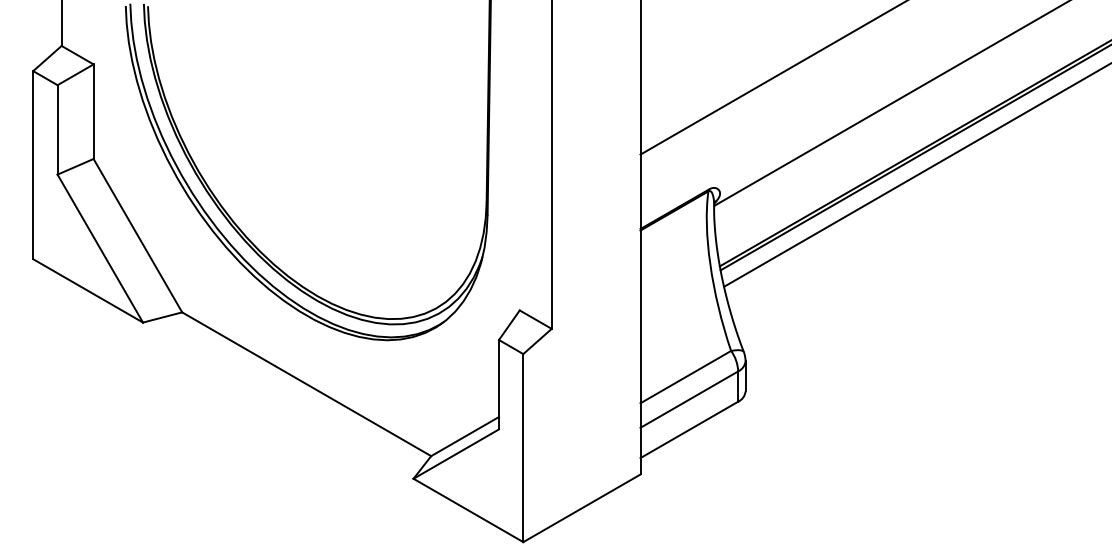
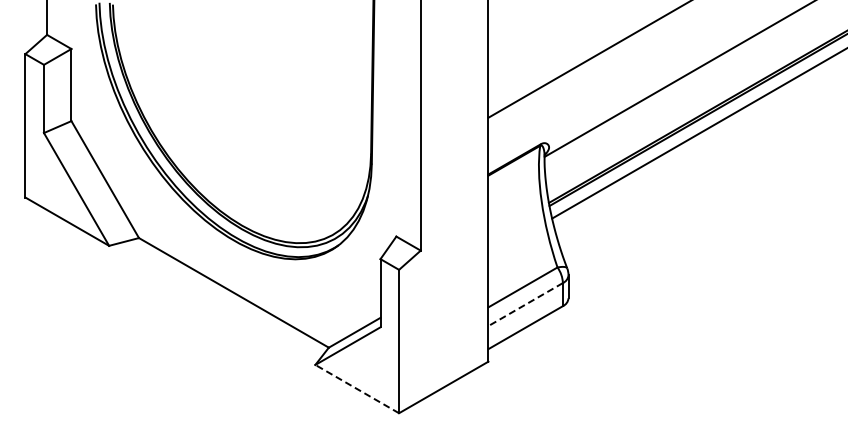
line: (689, 399) -> (525, 304), solid -> dashed
line: (467, 509) -> (356, 388), solid -> dashed

